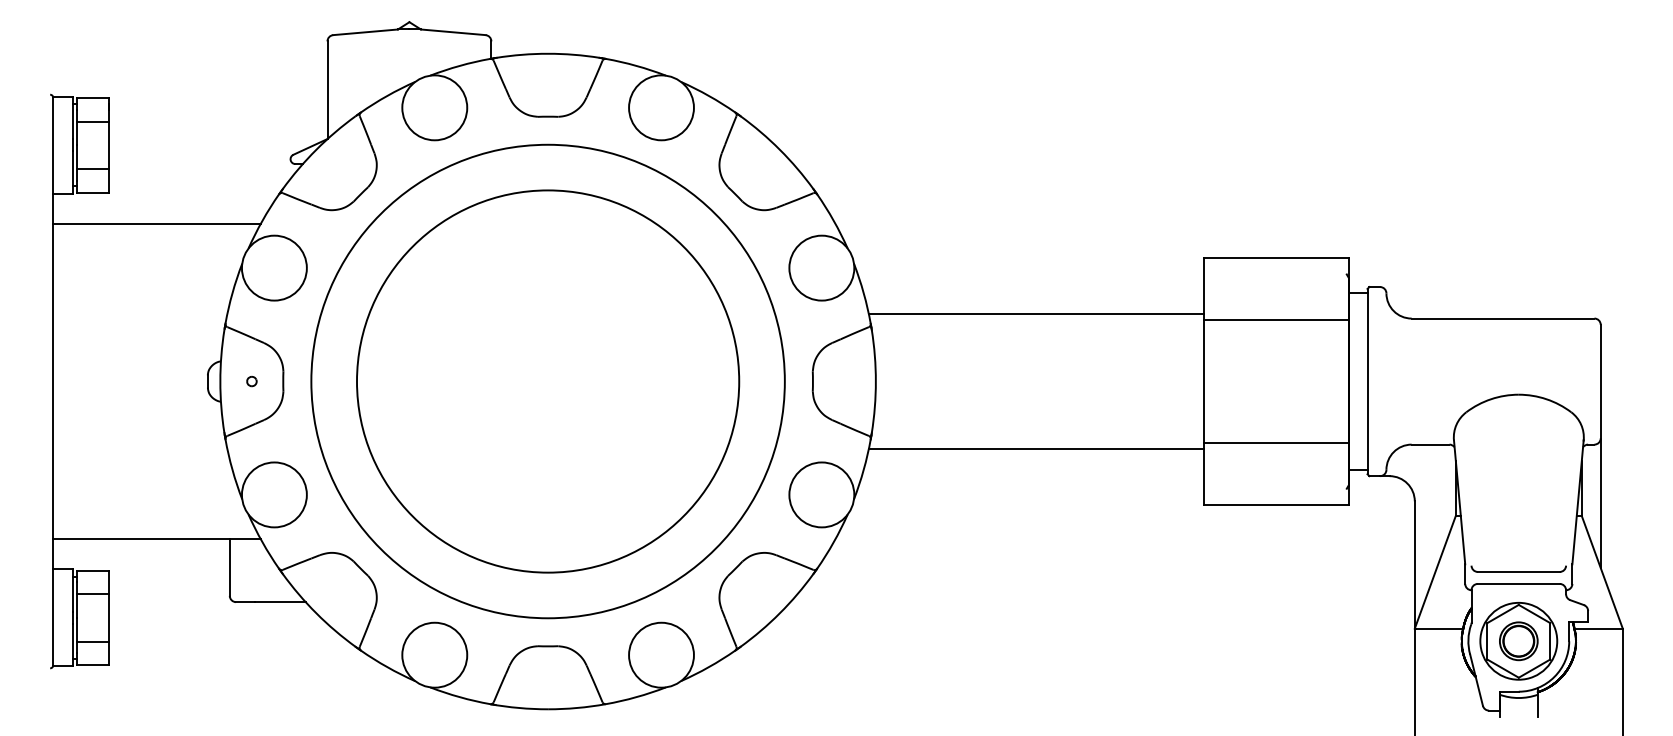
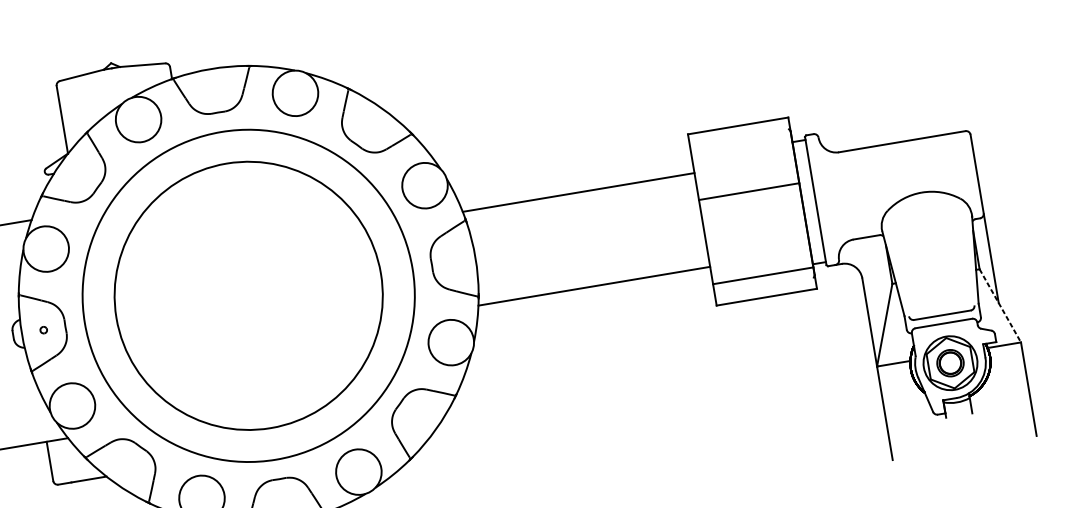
line: (1275, 319) -> (748, 191), moved
line: (1275, 443) -> (762, 275), moved
line: (1602, 572) -> (1000, 305), solid -> dashed

